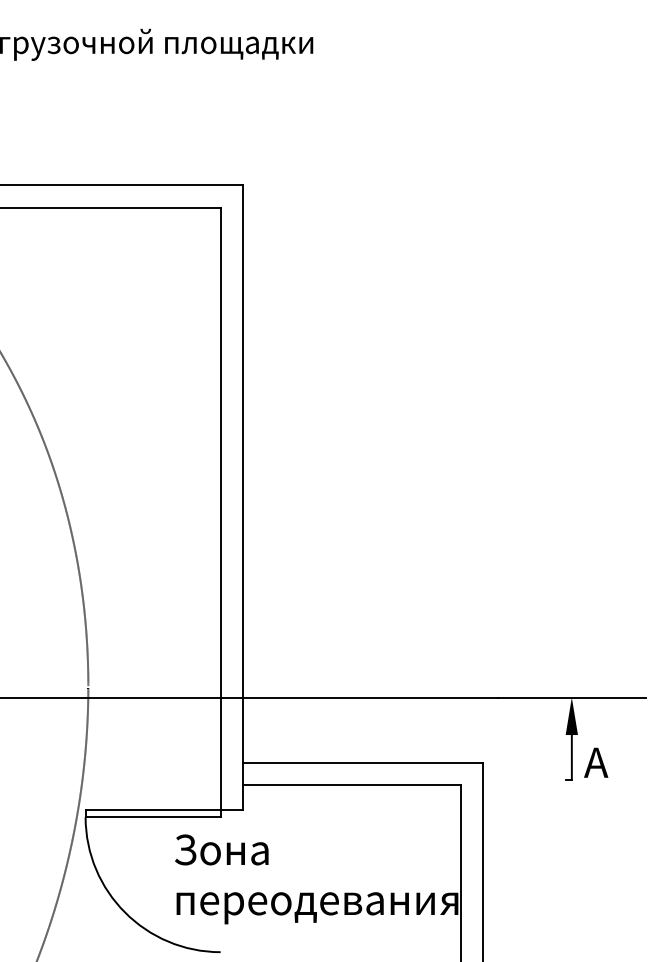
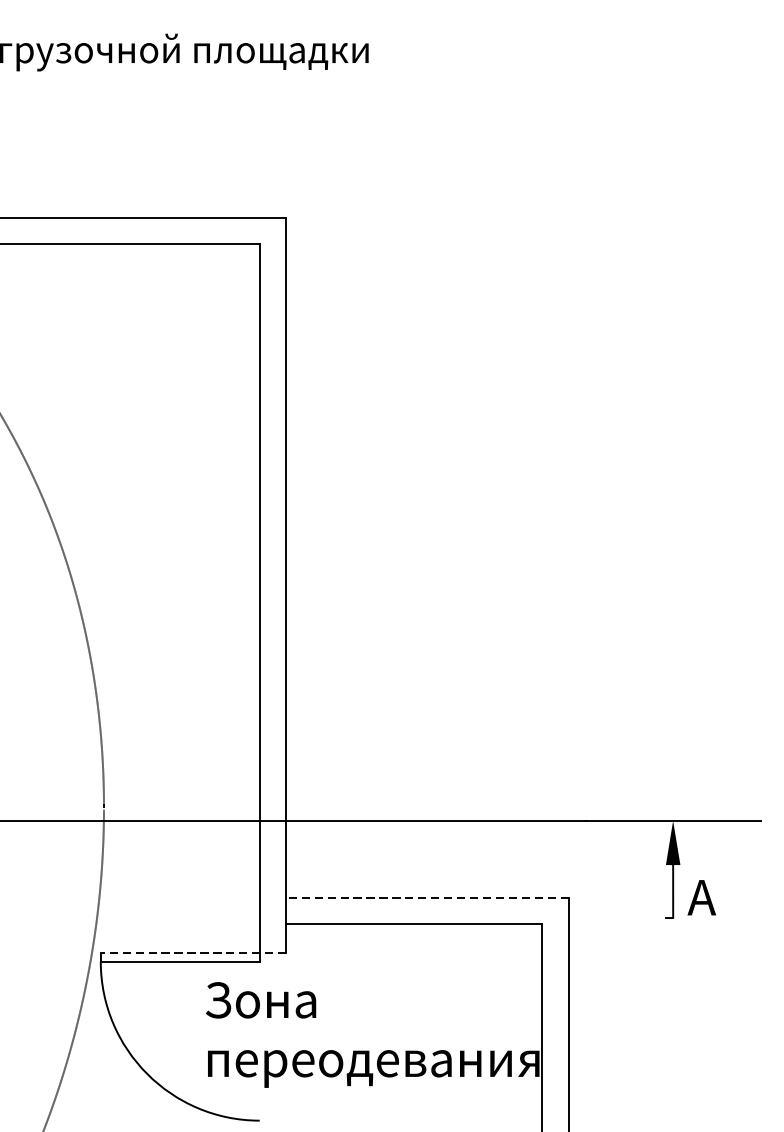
line: (362, 762) -> (426, 897), solid -> dashed
line: (164, 809) -> (193, 952), solid -> dashed

